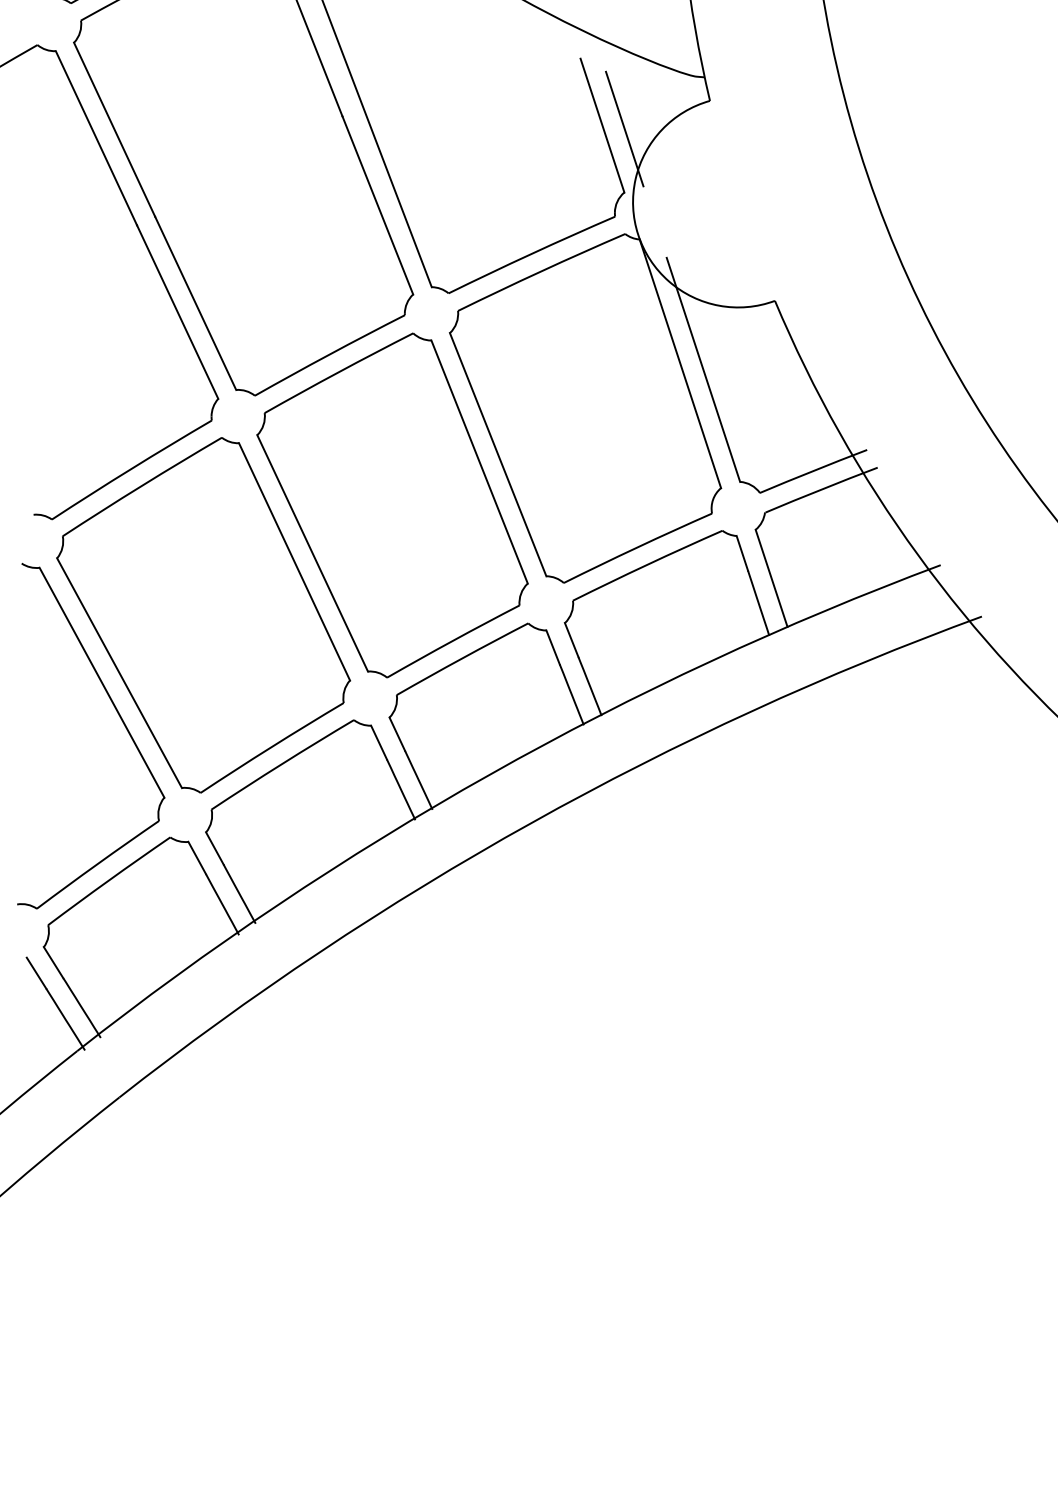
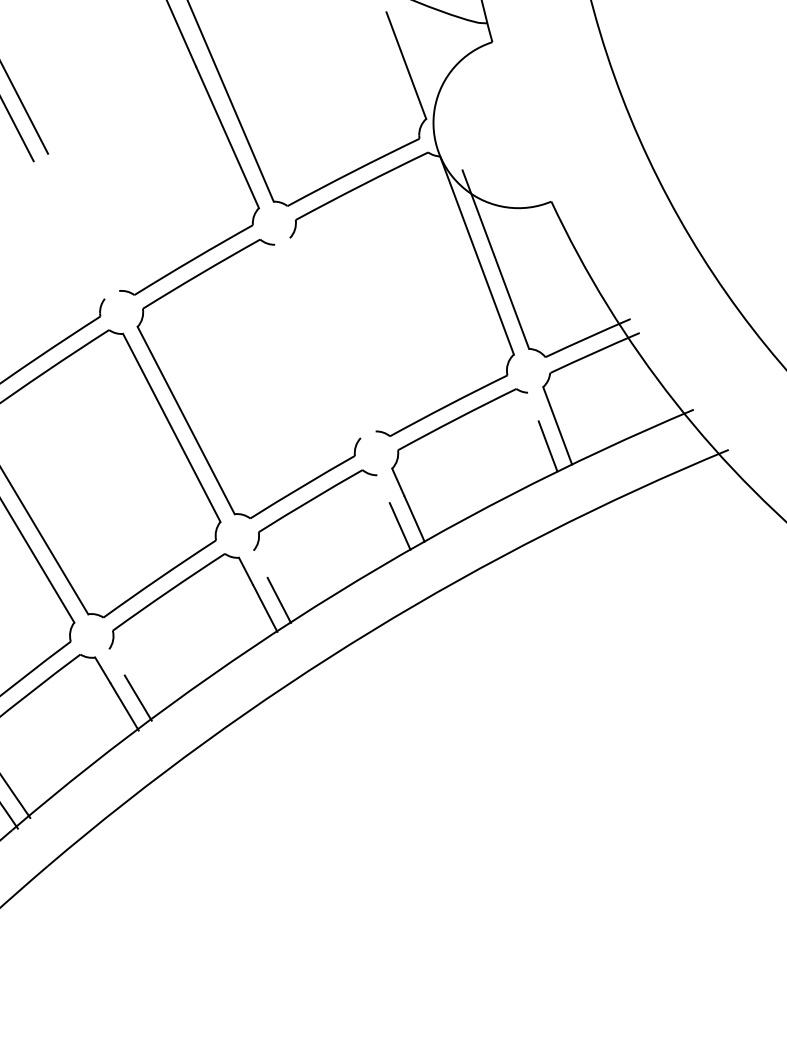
line: (624, 128) -> (424, 67), removed
line: (195, 303) -> (83, 222), removed
line: (177, 311) -> (69, 229), removed
line: (497, 454) -> (332, 334), removed
line: (479, 461) -> (317, 340), removed
line: (742, 552) -> (533, 405), removed
line: (552, 647) -> (382, 488), removed
line: (397, 733) -> (260, 563), removed
line: (214, 848) -> (116, 662), removed

